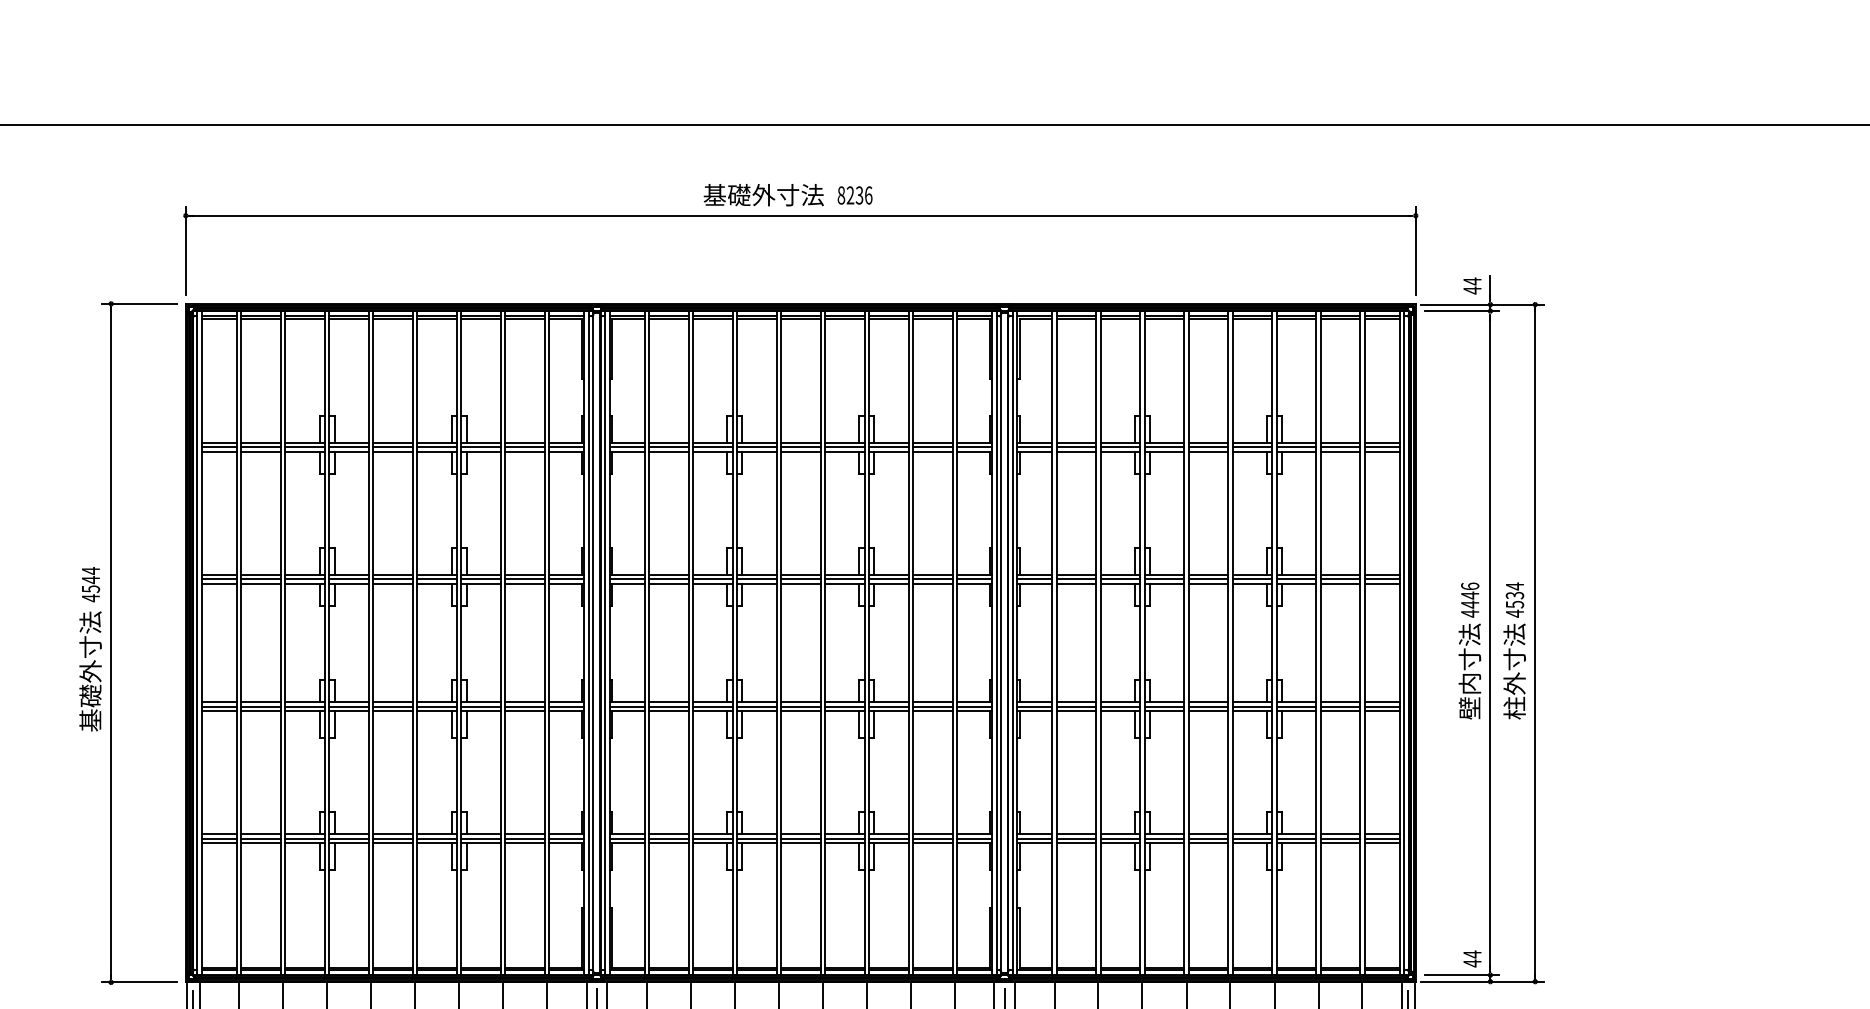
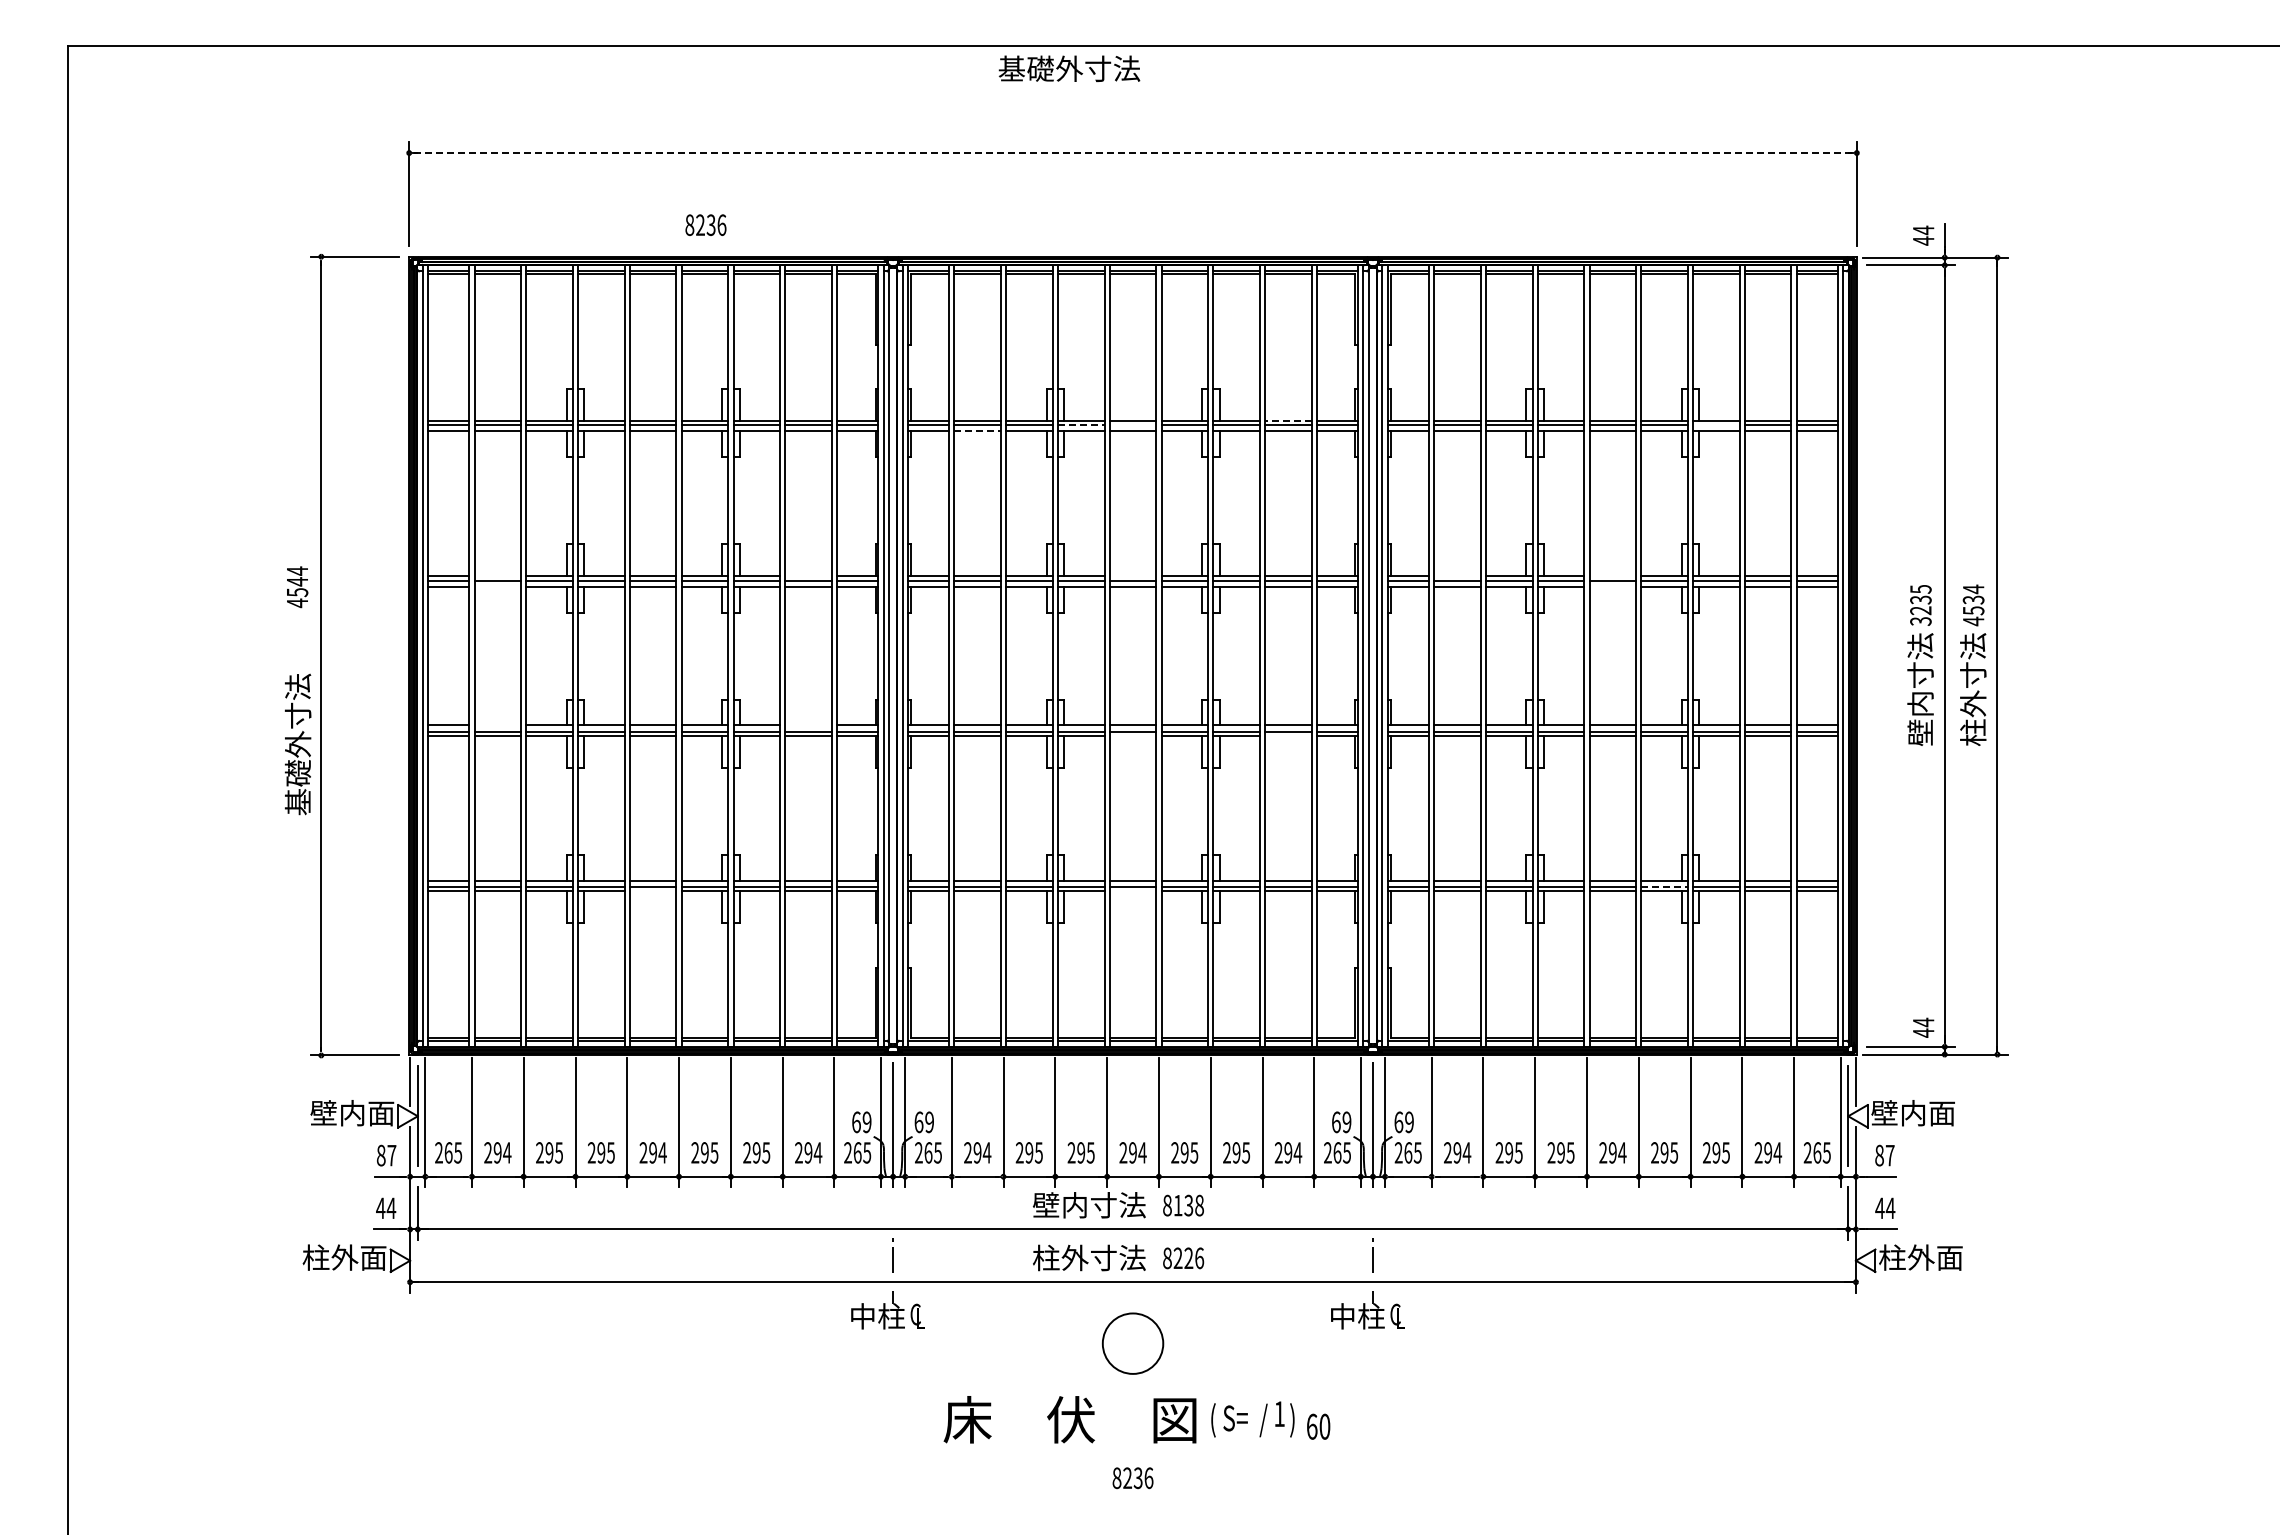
text: (763, 194) -> (1069, 68), moved
text: (854, 194) -> (705, 224), moved
line: (801, 216) -> (1133, 153), solid -> dashed
line: (932, 442) -> (1287, 420), solid -> dashed
line: (757, 447) -> (1081, 425), solid -> dashed
line: (800, 447) -> (1132, 425), removed
line: (1296, 447) -> (1716, 425), removed
line: (669, 452) -> (978, 431), solid -> dashed
line: (260, 575) -> (497, 576), removed
line: (525, 575) -> (808, 576), removed
line: (800, 575) -> (1132, 576), removed
line: (1076, 575) -> (1457, 576), removed
line: (1208, 575) -> (1612, 576), removed
line: (260, 584) -> (497, 586), removed
line: (1208, 584) -> (1612, 586), removed
text: (1469, 600) -> (1920, 605), 4446 -> 3235
text: (90, 671) -> (298, 744), moved
line: (260, 702) -> (497, 725), removed
line: (525, 702) -> (808, 725), removed
line: (800, 710) -> (1132, 735), removed
line: (932, 710) -> (1288, 735), removed
line: (1253, 838) -> (1665, 886), solid -> dashed
line: (392, 843) -> (652, 891), removed
line: (800, 843) -> (1132, 891), removed

